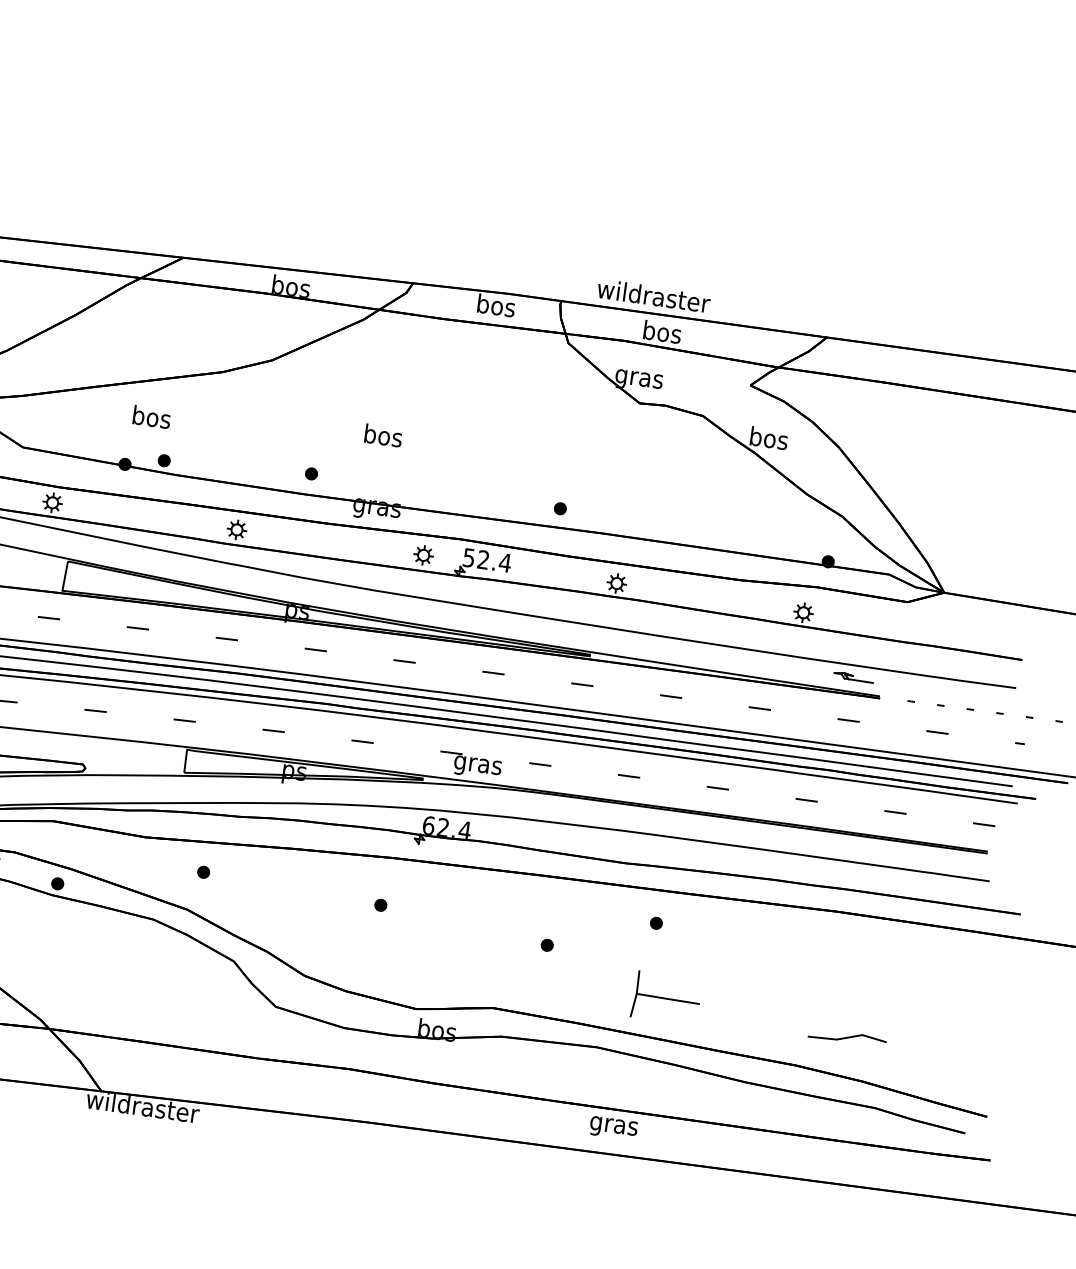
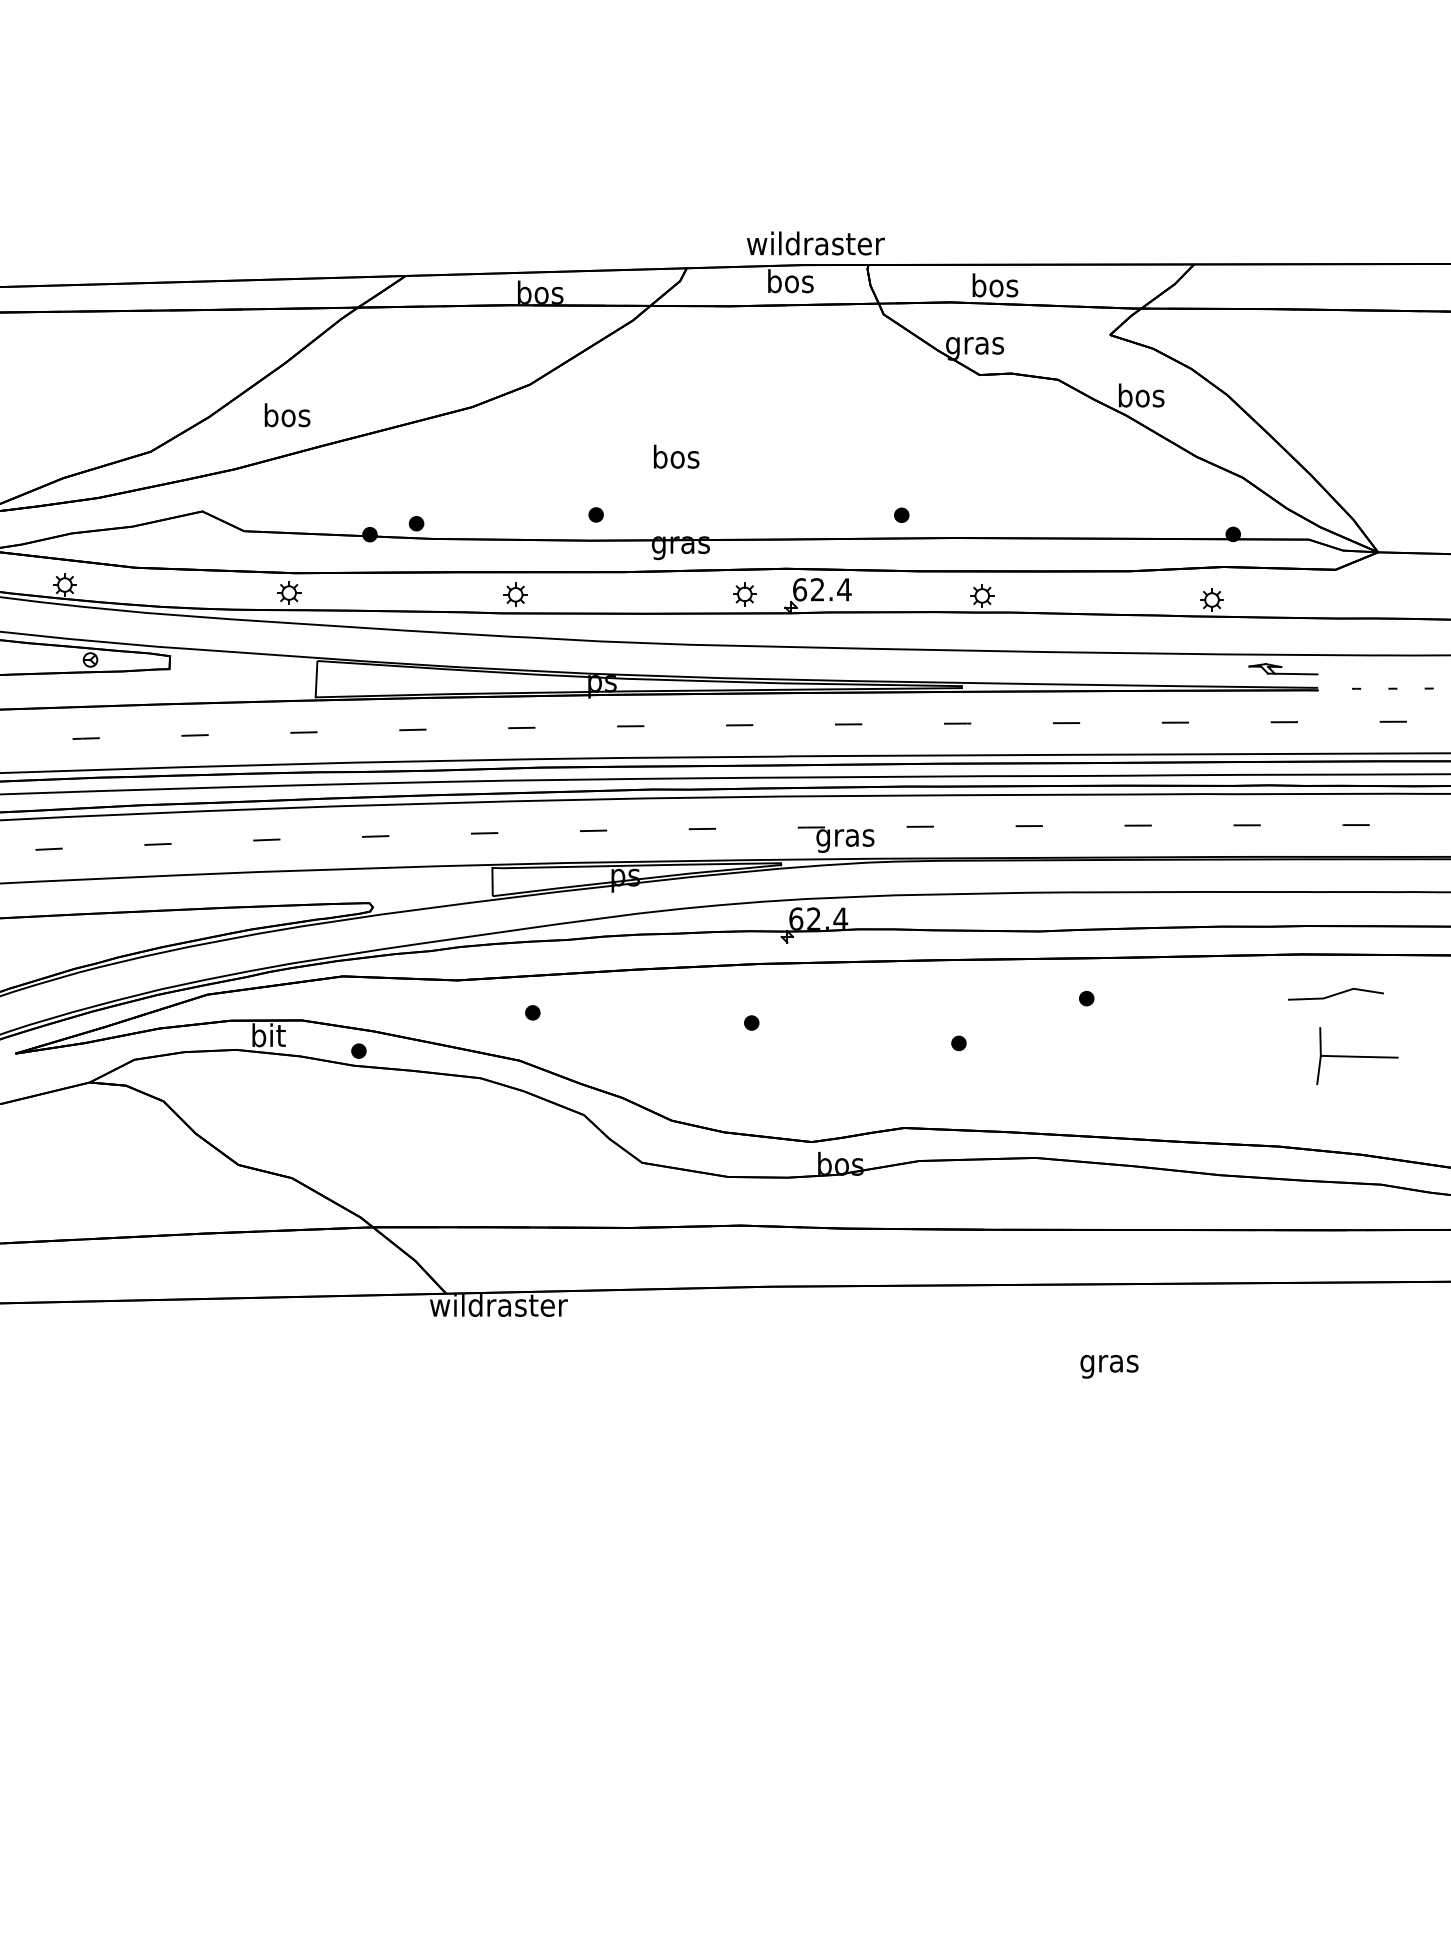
text: (653, 296) -> (815, 243), moved
text: (151, 417) -> (287, 415), moved
text: (469, 557) -> (800, 589), 52.4 -> 62.4
part: (853, 677) -> (1283, 669), size x1.43
part: (666, 998) -> (1357, 1056), moved
line: (847, 1036) -> (1335, 993), moved
text: (613, 1128) -> (1109, 1366), moved

